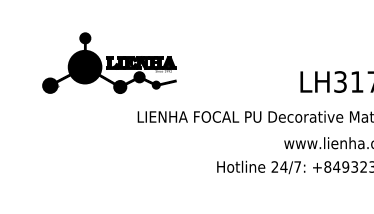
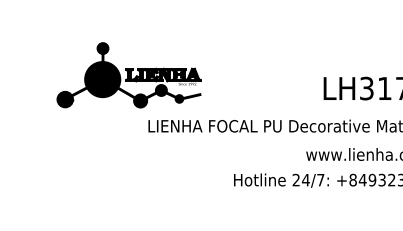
part: (109, 63) -> (128, 75), moved

